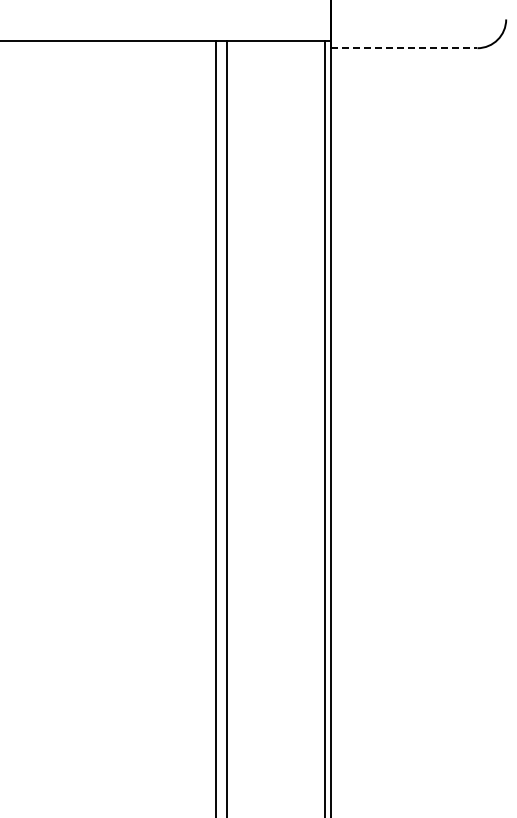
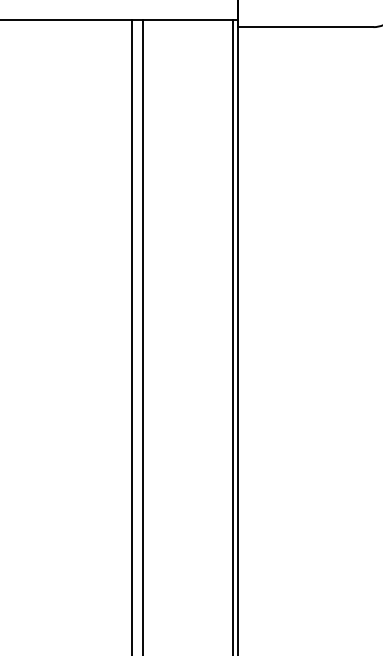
line: (404, 48) -> (306, 27), dashed -> solid

